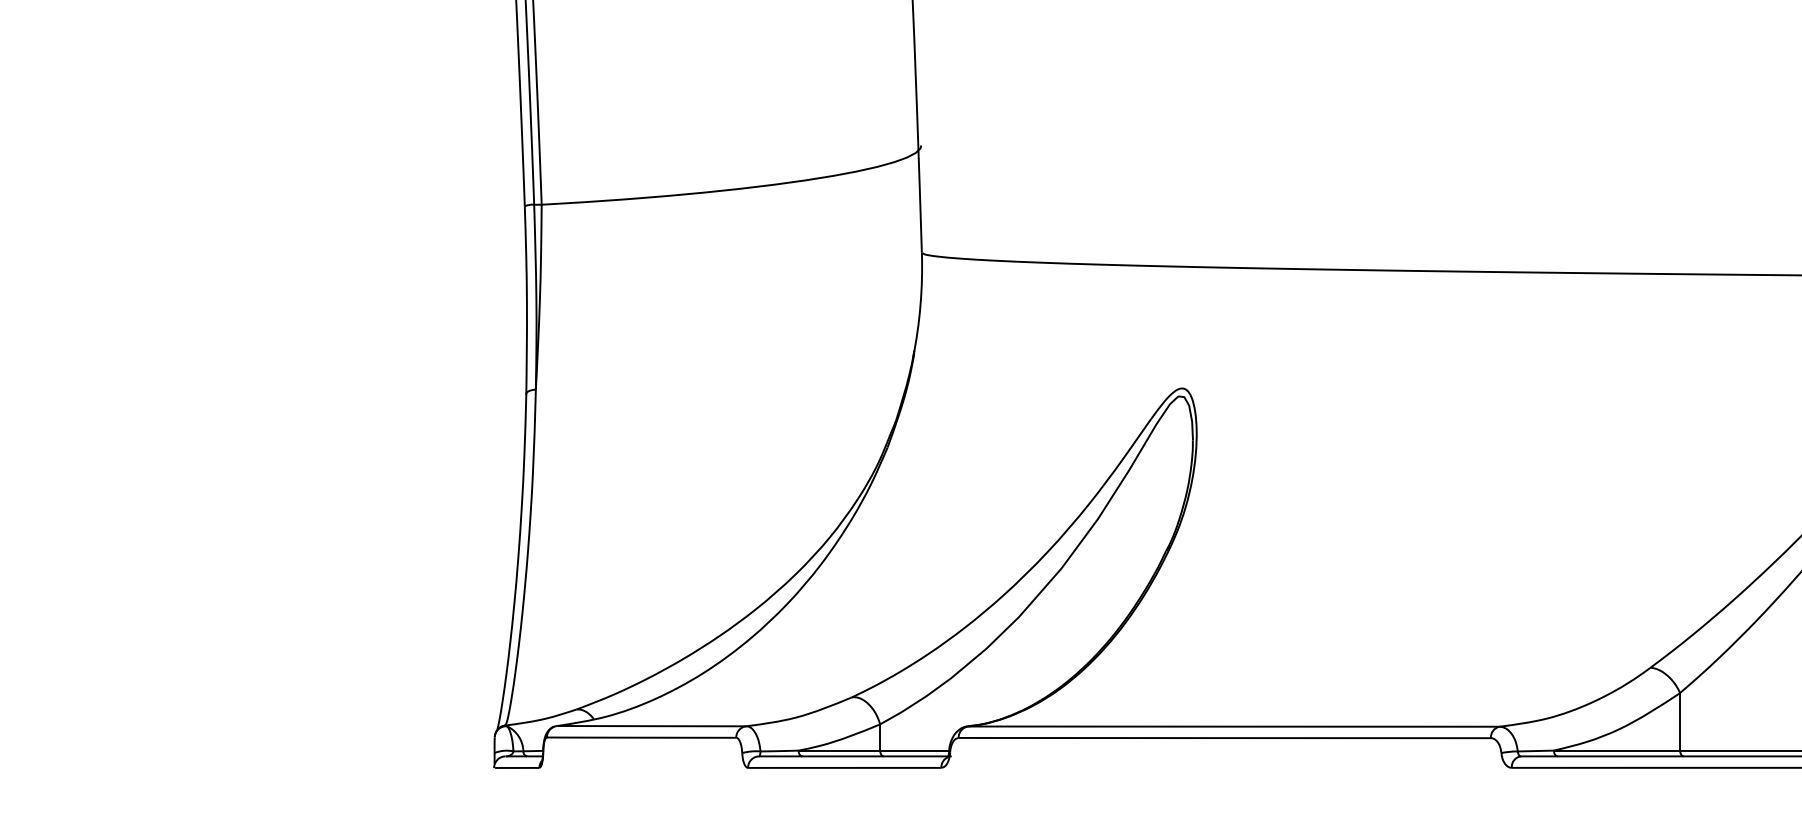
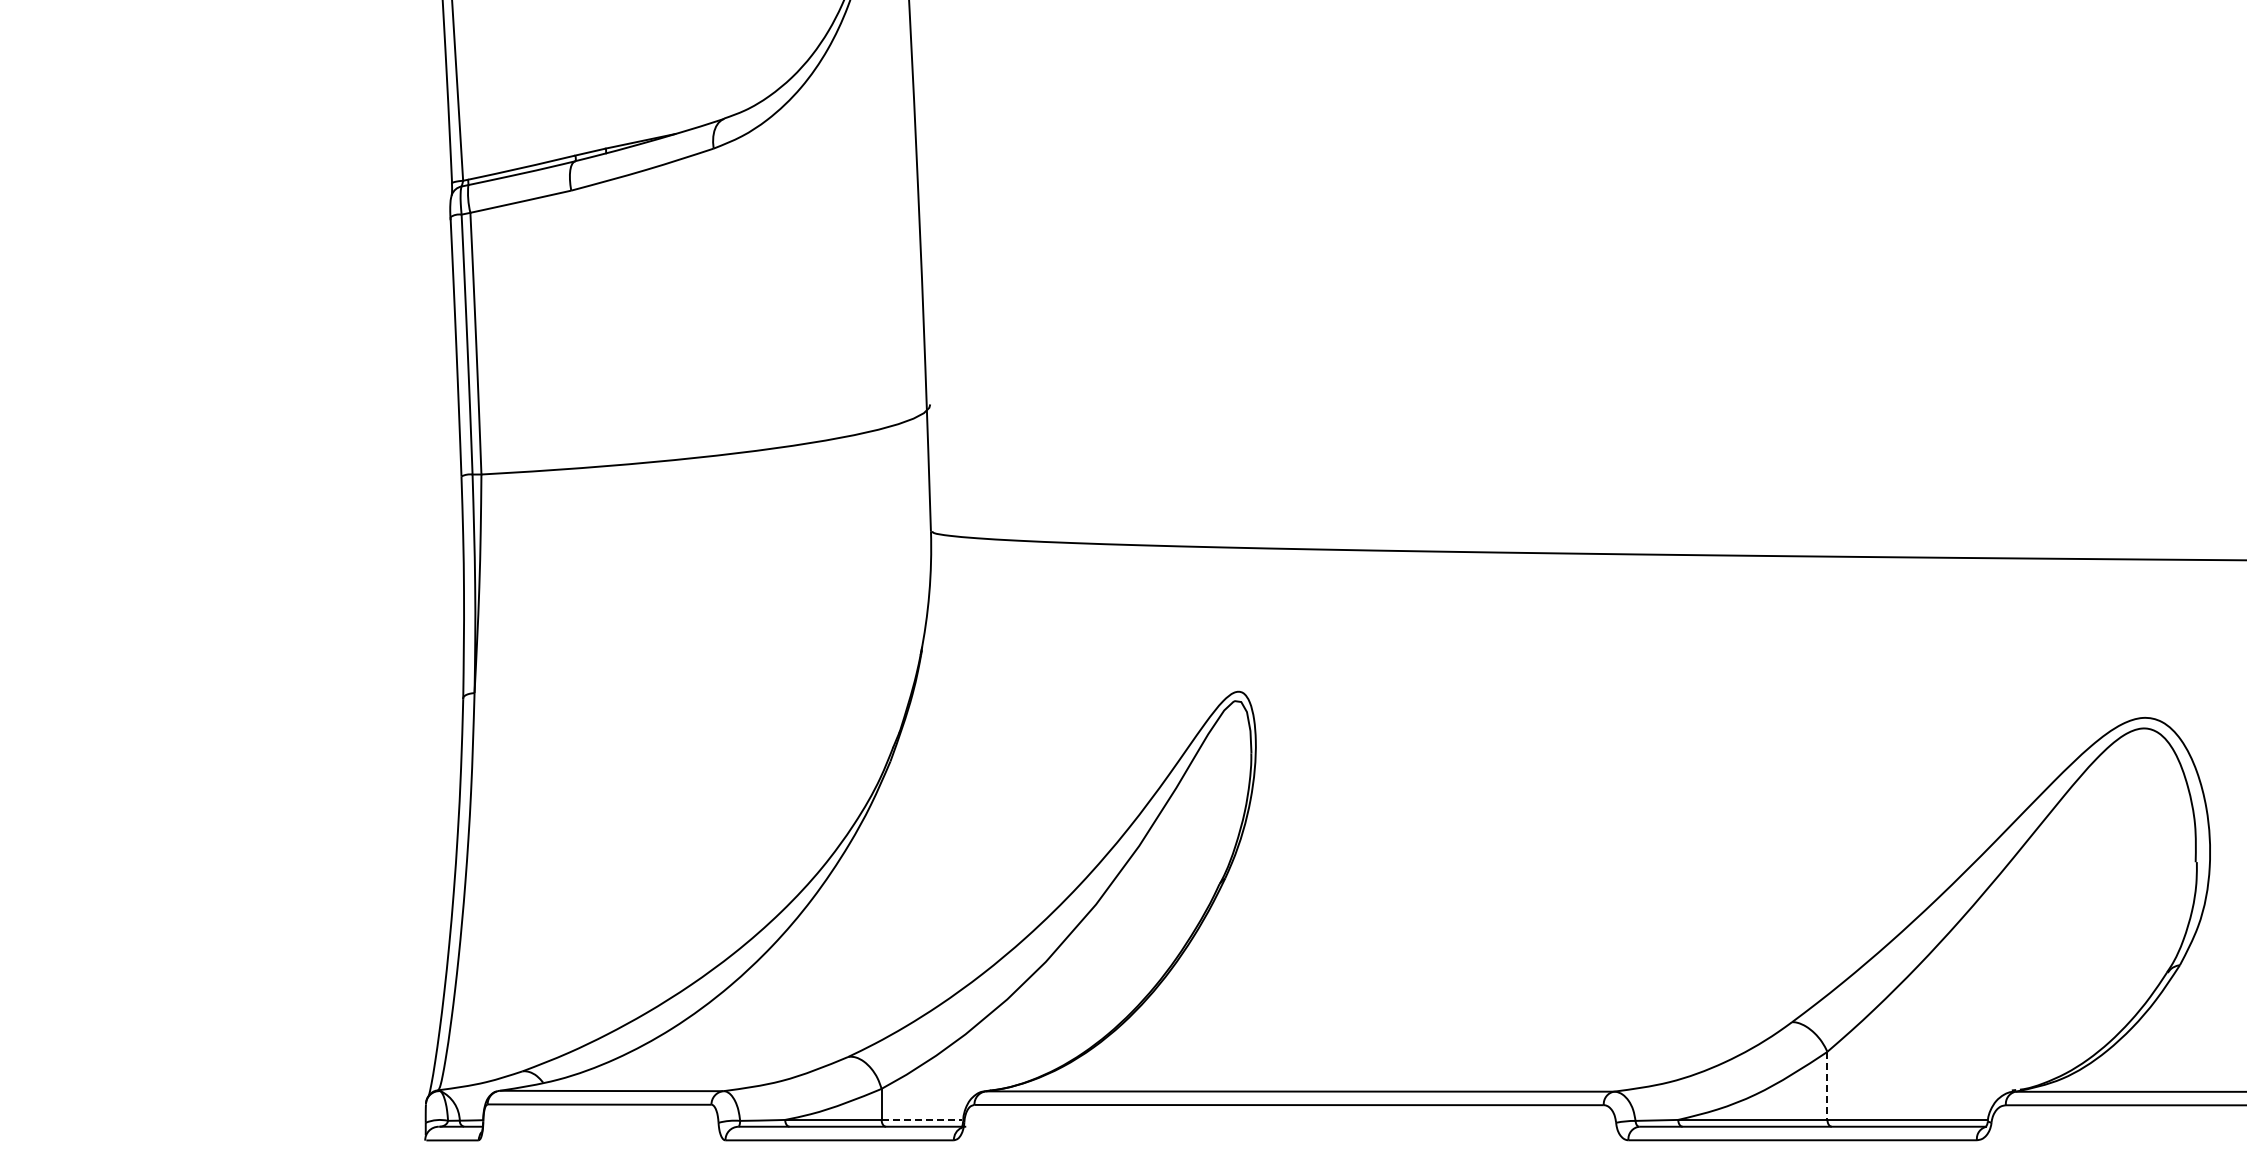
line: (1680, 722) -> (1827, 1086), solid -> dashed
line: (914, 750) -> (922, 1119), solid -> dashed

